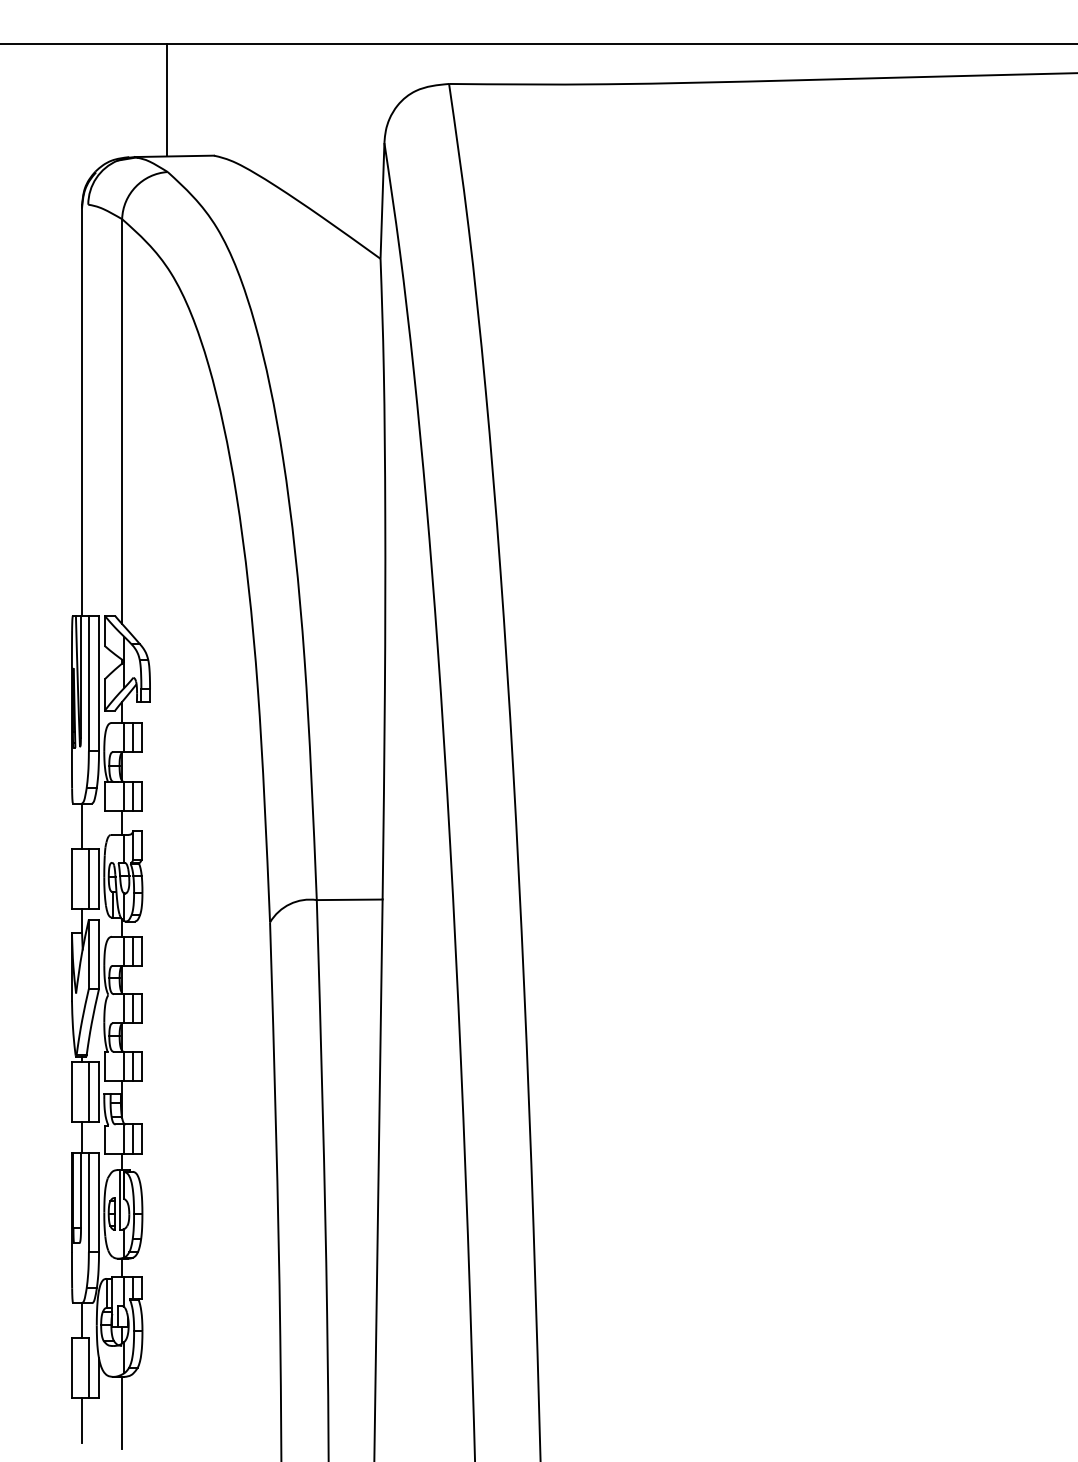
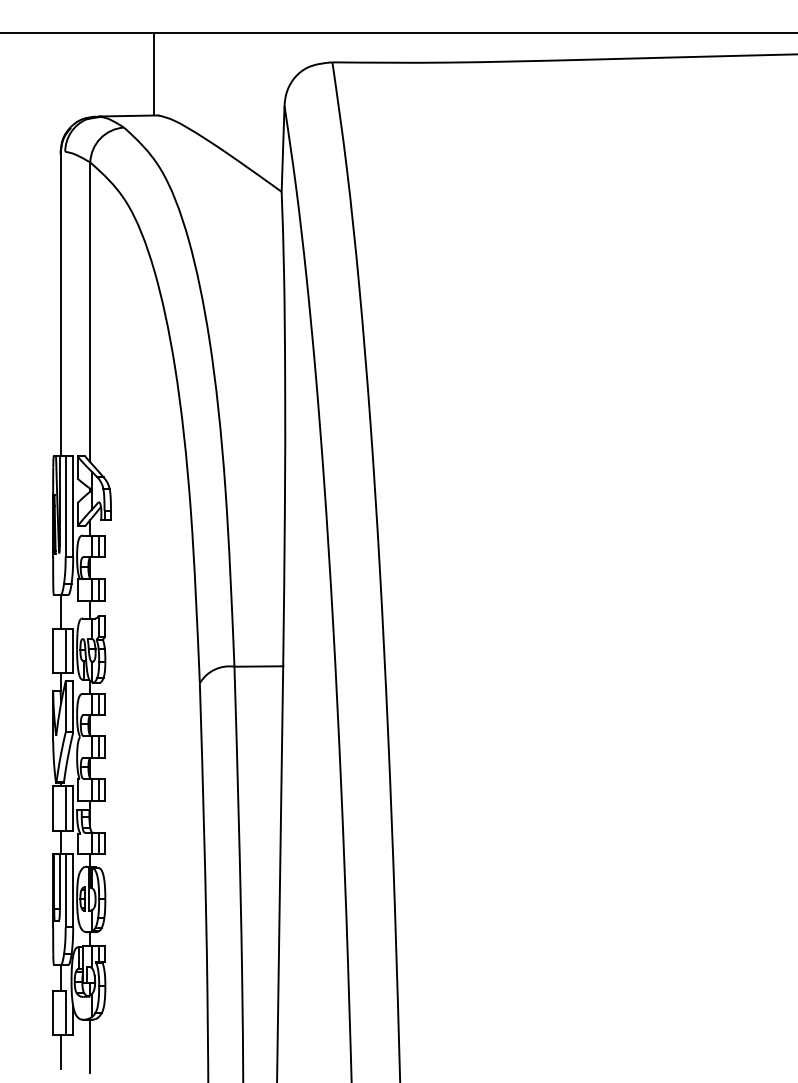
line: (167, 99) -> (153, 73), moved

